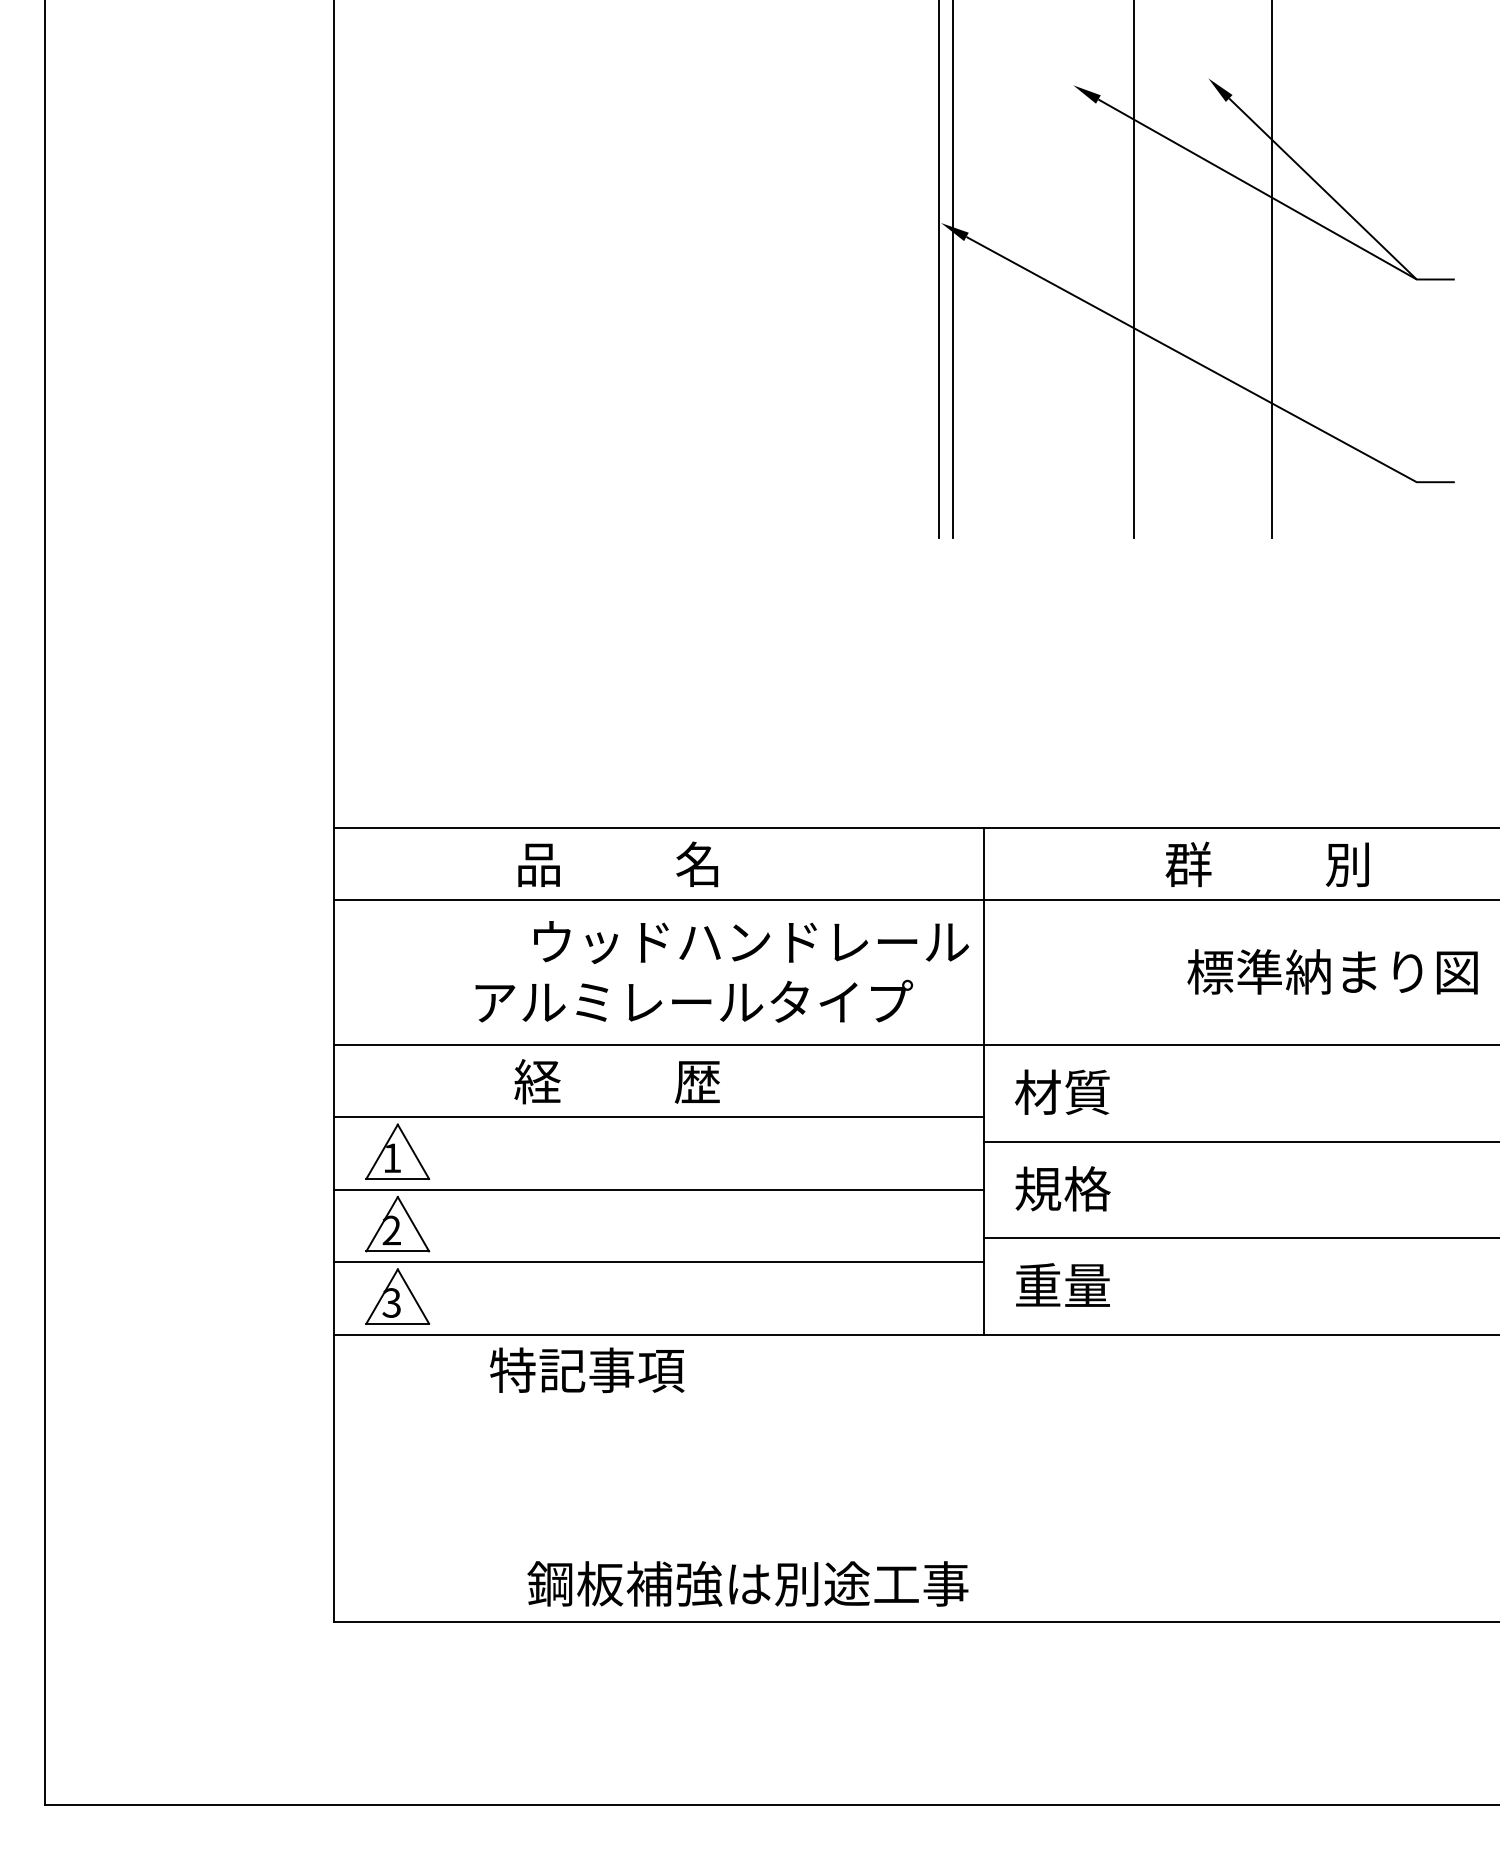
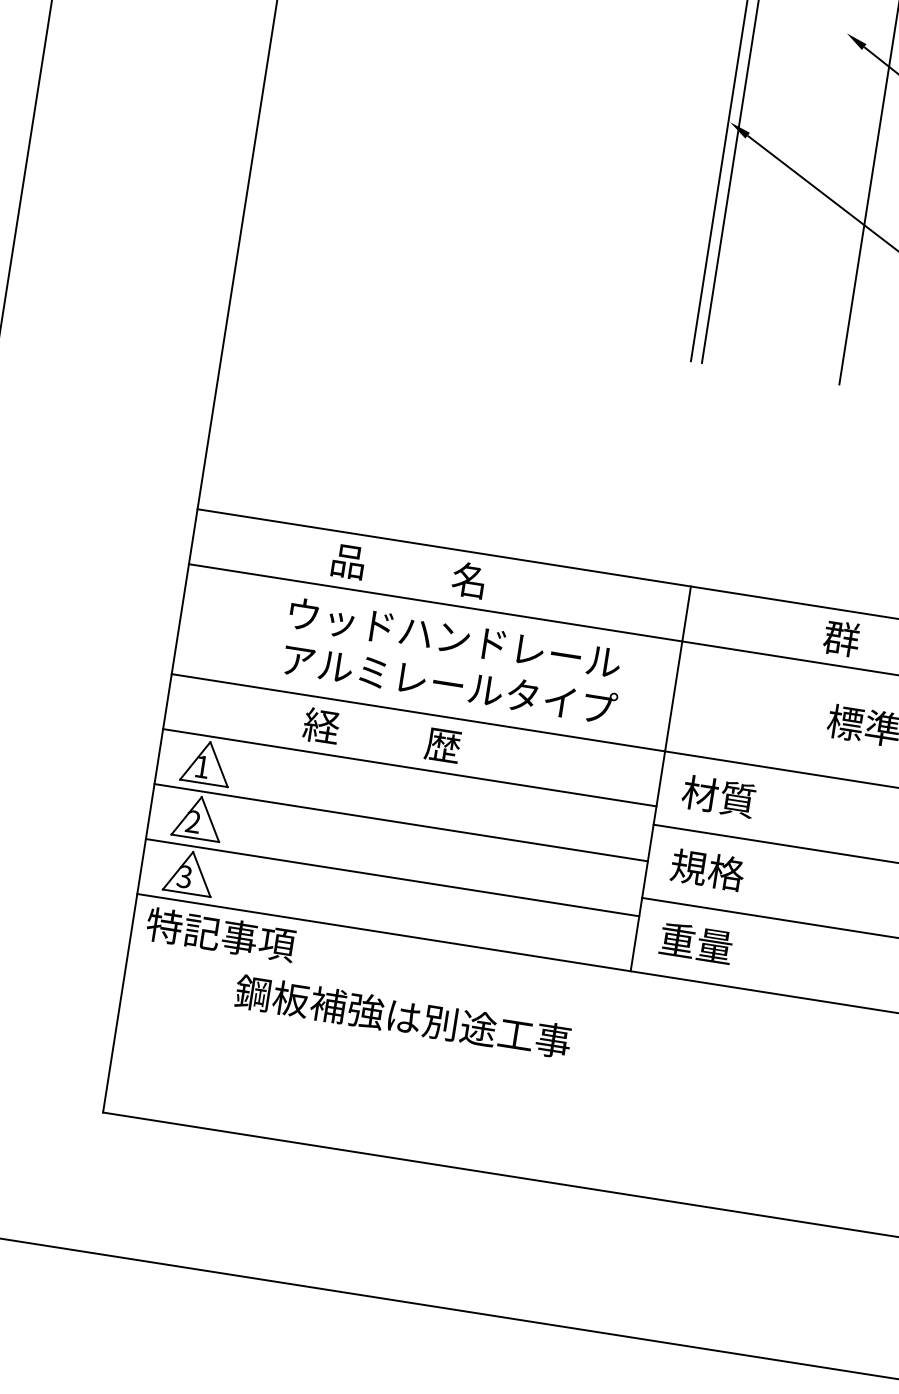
text: (751, 942) -> (455, 638), moved
text: (587, 1370) -> (221, 935), moved
text: (747, 1583) -> (402, 1016), moved

